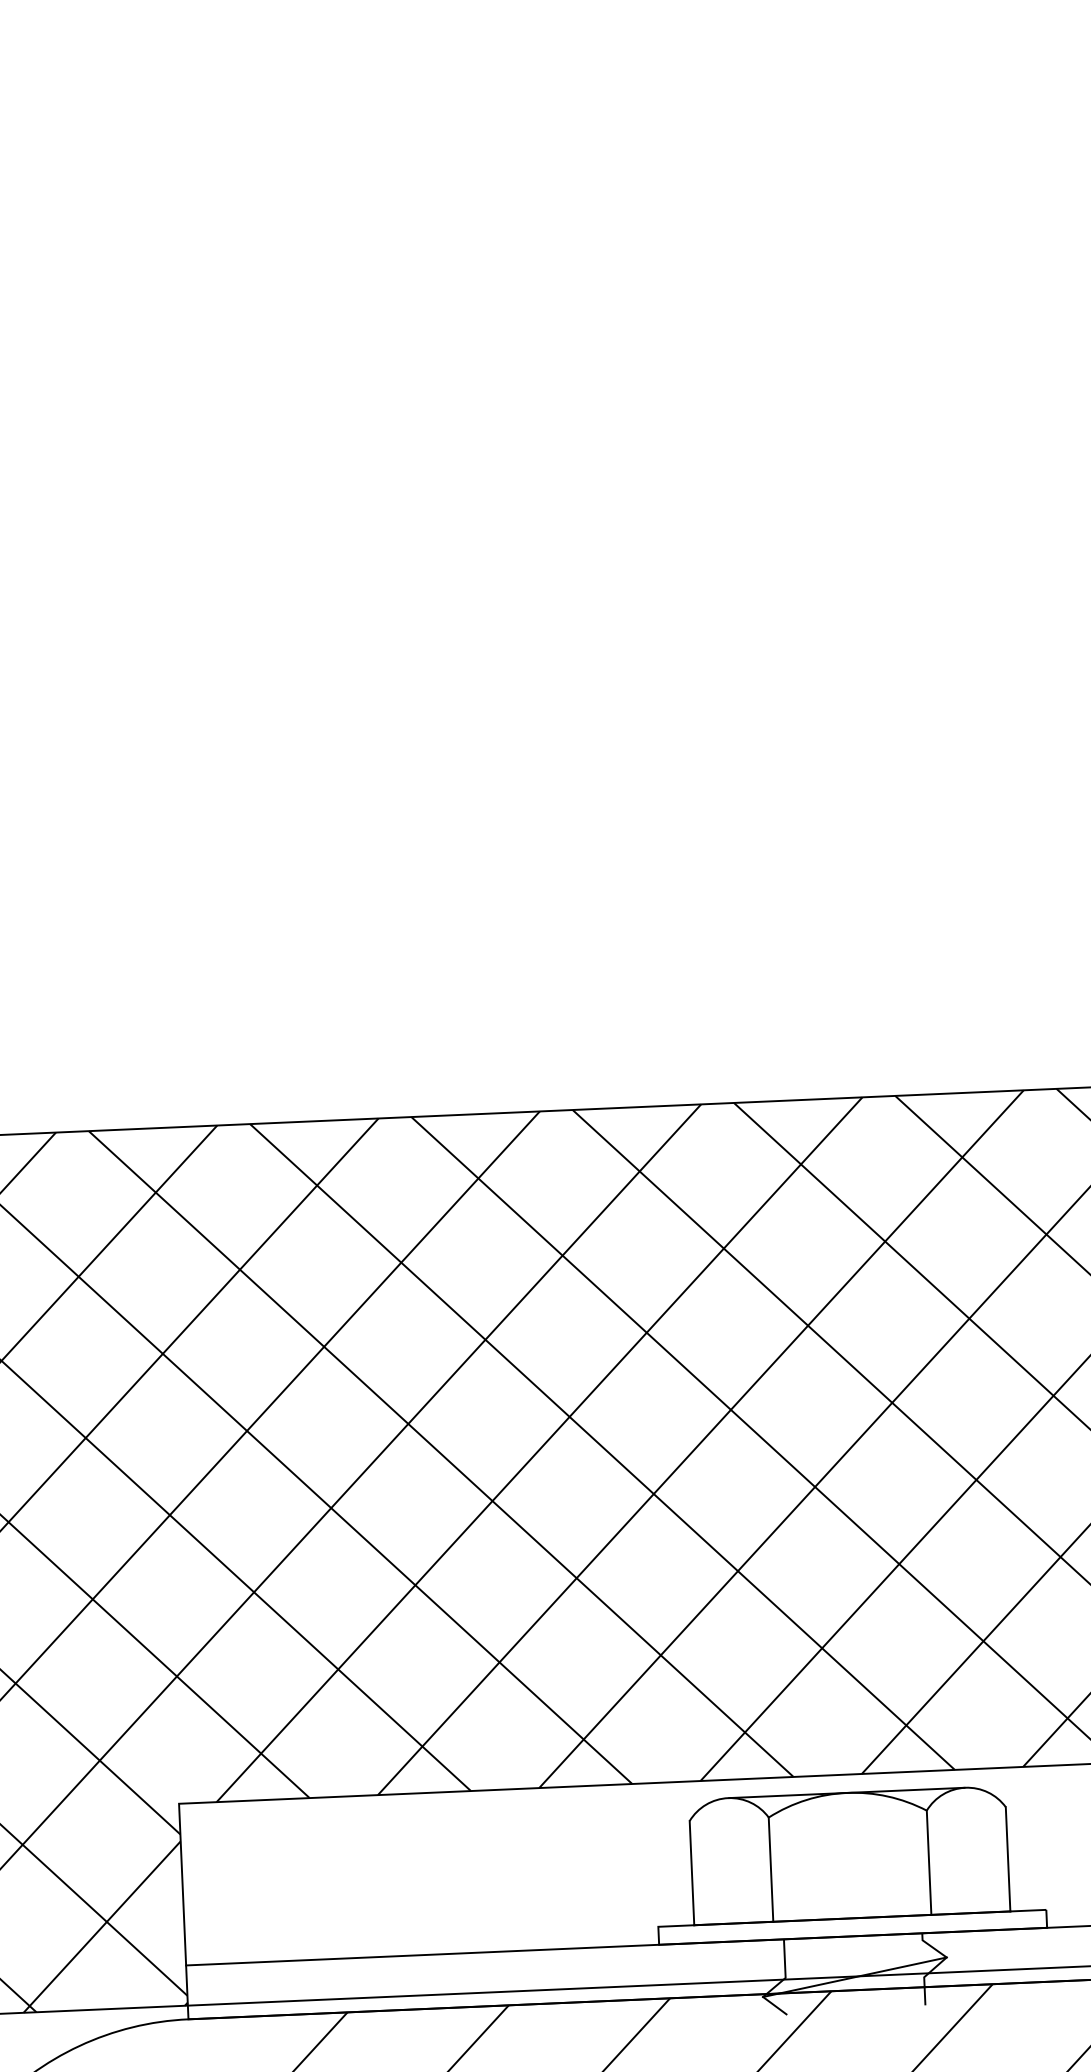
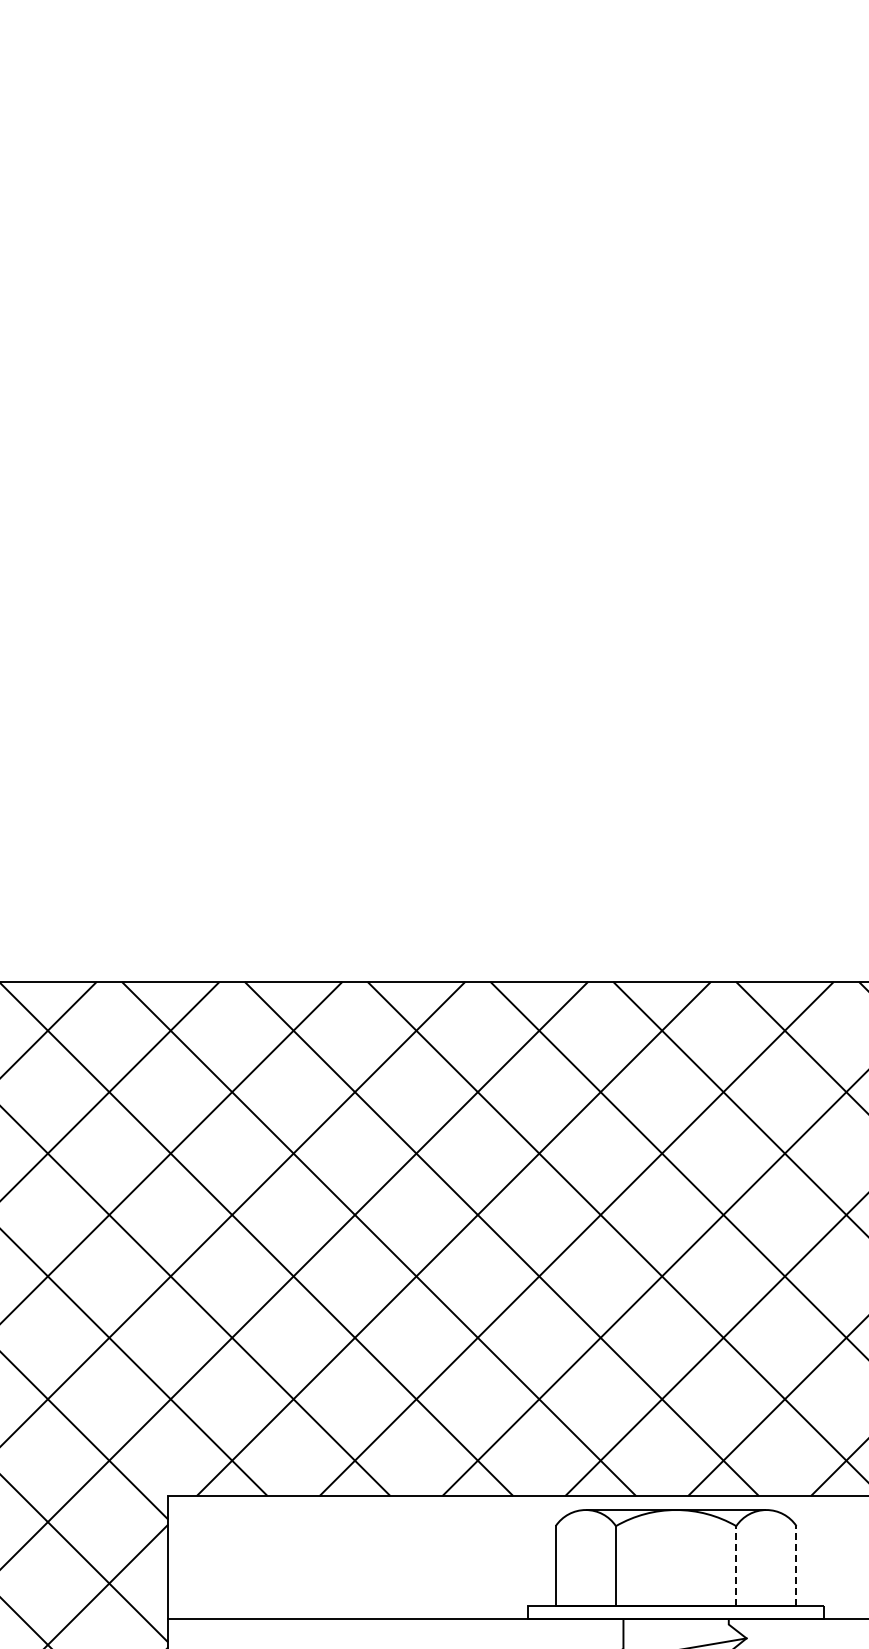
line: (1008, 1858) -> (796, 1565), solid -> dashed
line: (929, 1862) -> (736, 1565), solid -> dashed

